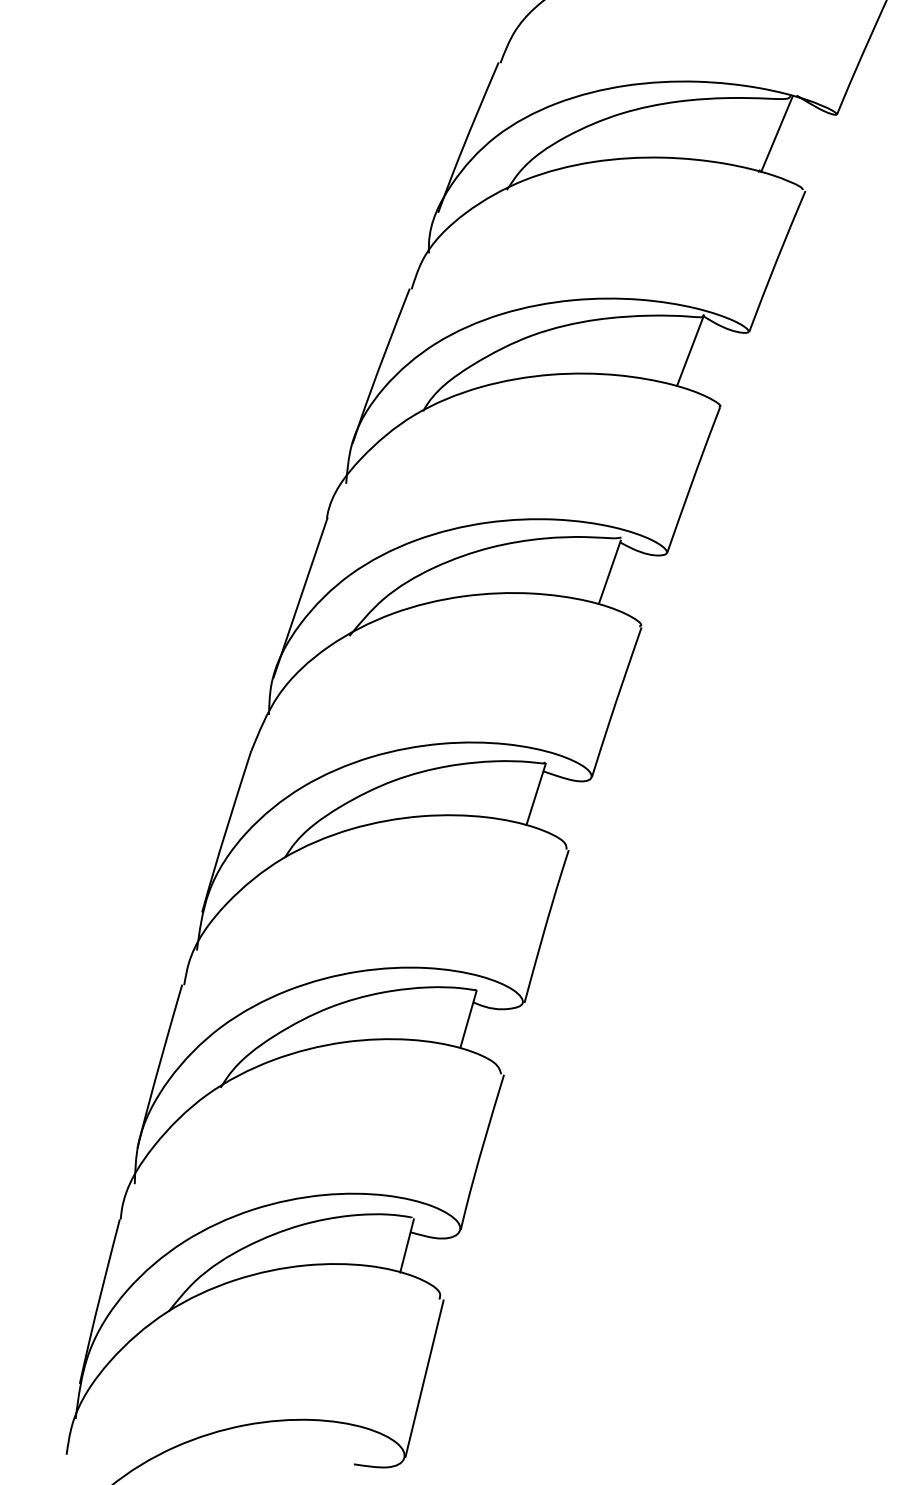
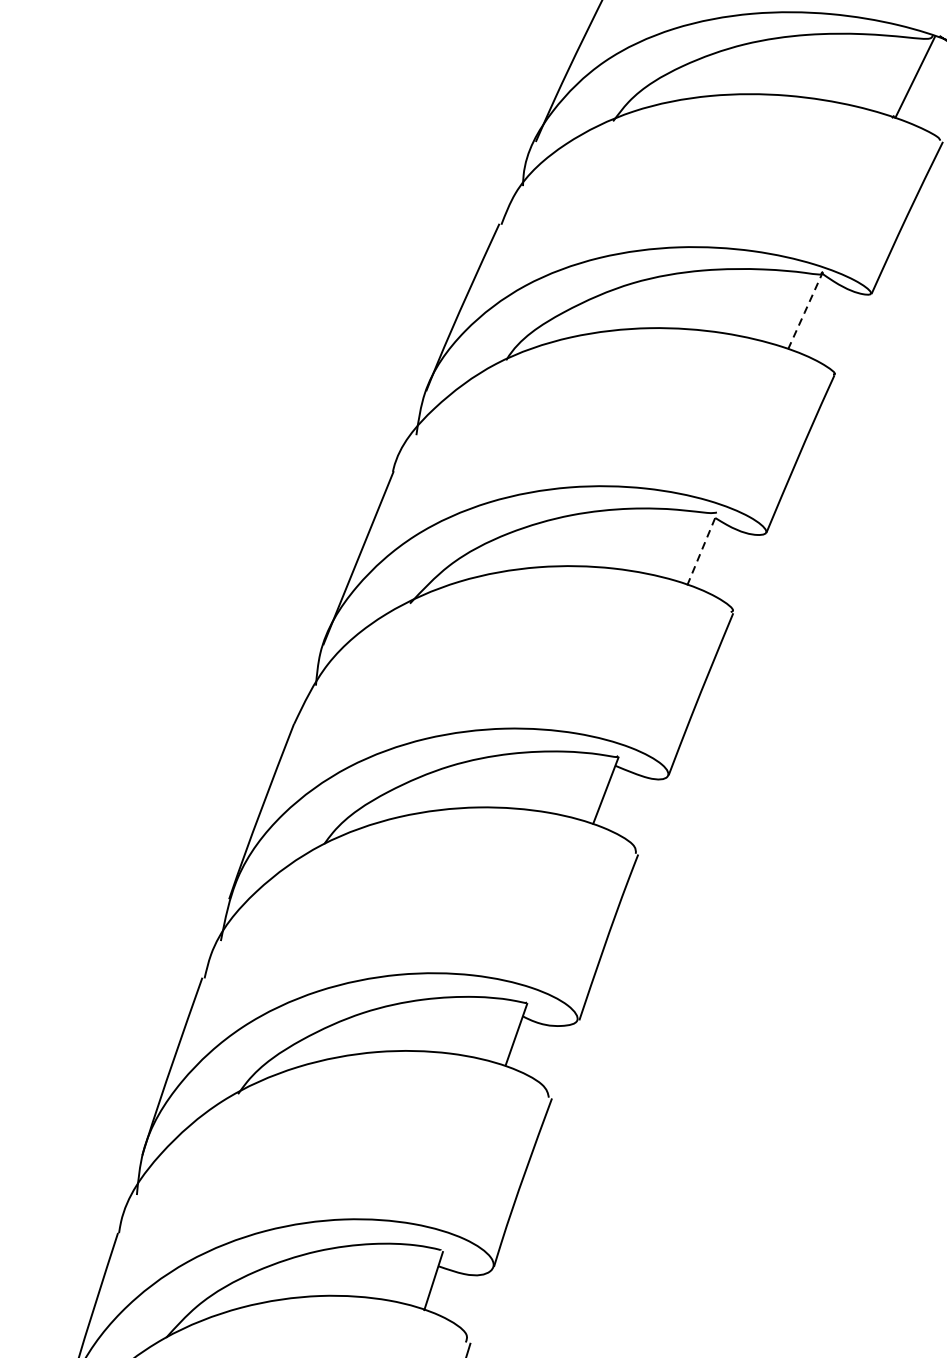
line: (690, 350) -> (805, 310), solid -> dashed
line: (609, 571) -> (701, 549), solid -> dashed

